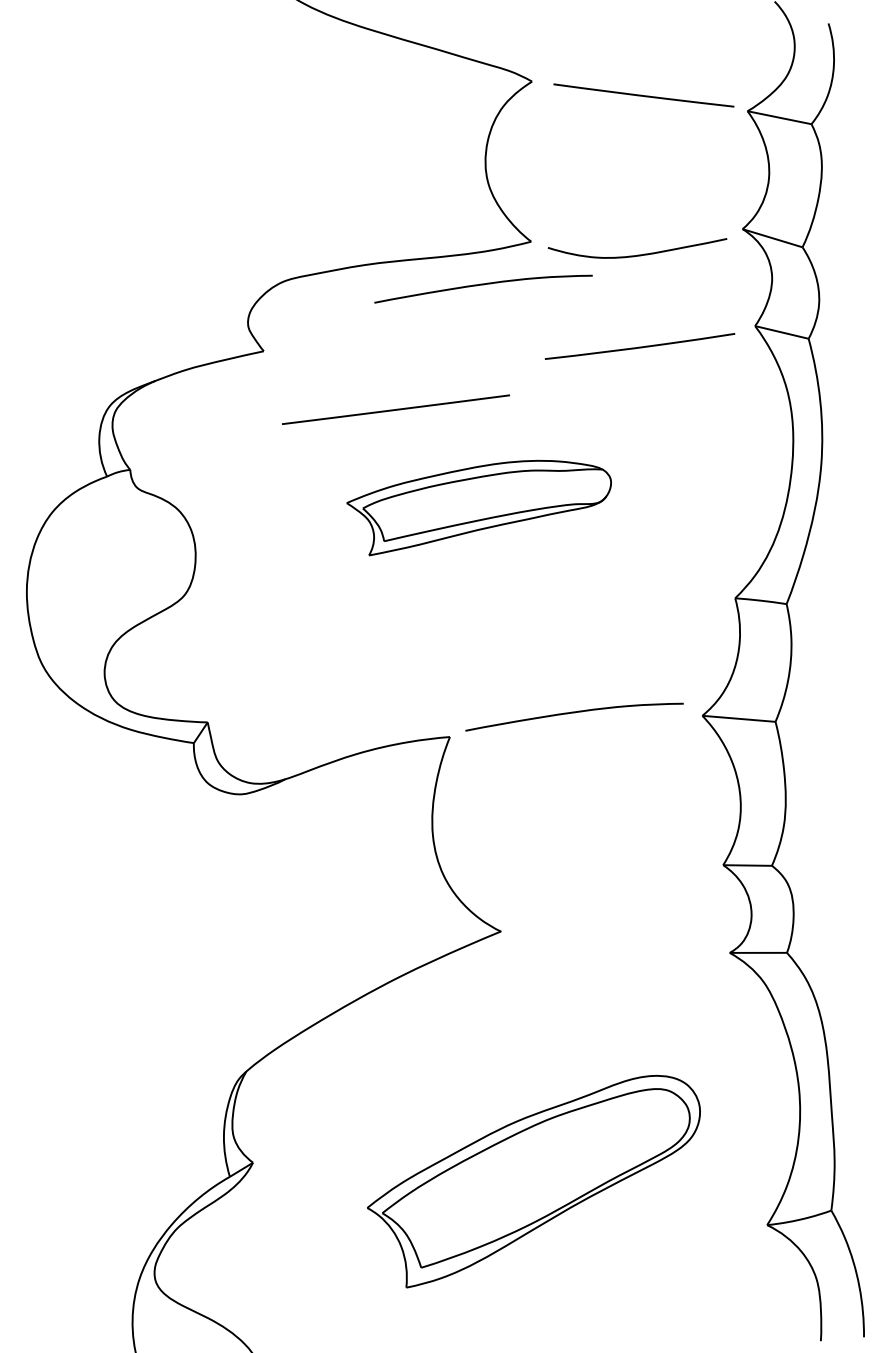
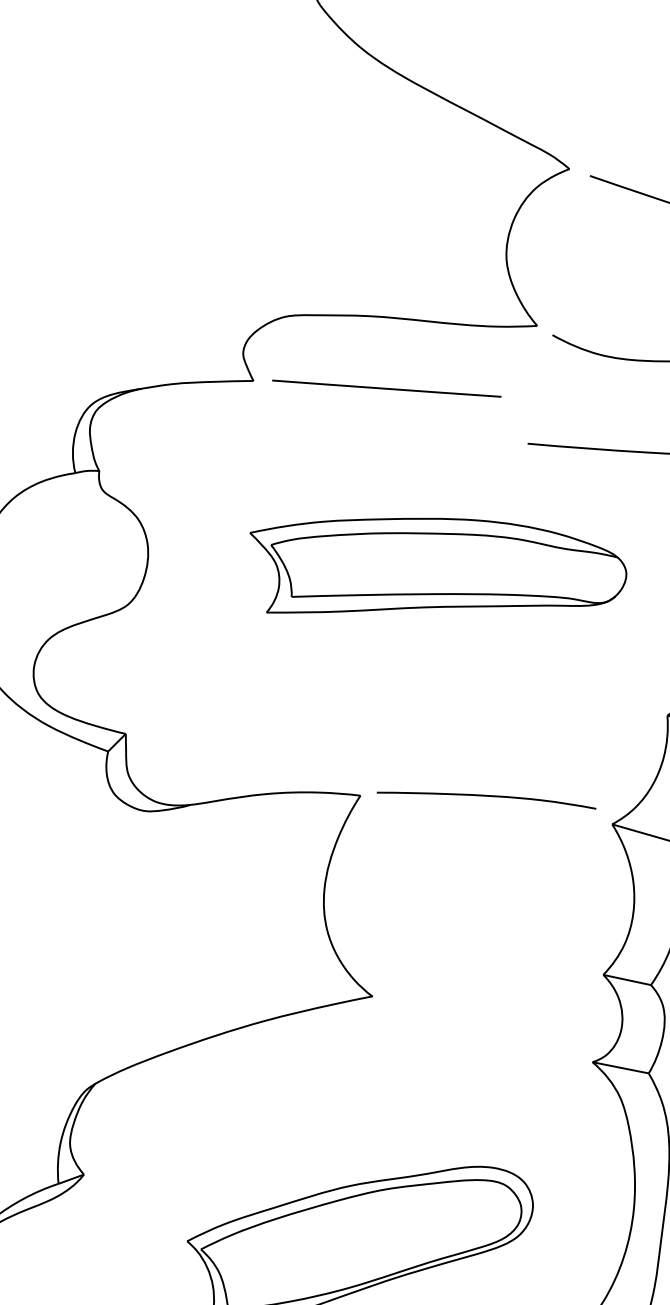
curve: (483, 285) -> (481, 359), removed
line: (395, 409) -> (386, 388), moved
part: (478, 507) -> (433, 576), size x1.43

